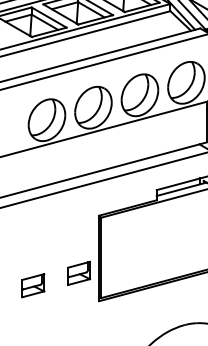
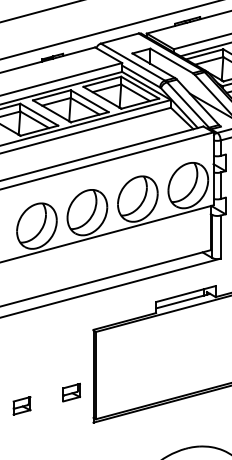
part: (78, 273) -> (71, 392), size x0.7
part: (32, 285) -> (21, 405), size x0.7

